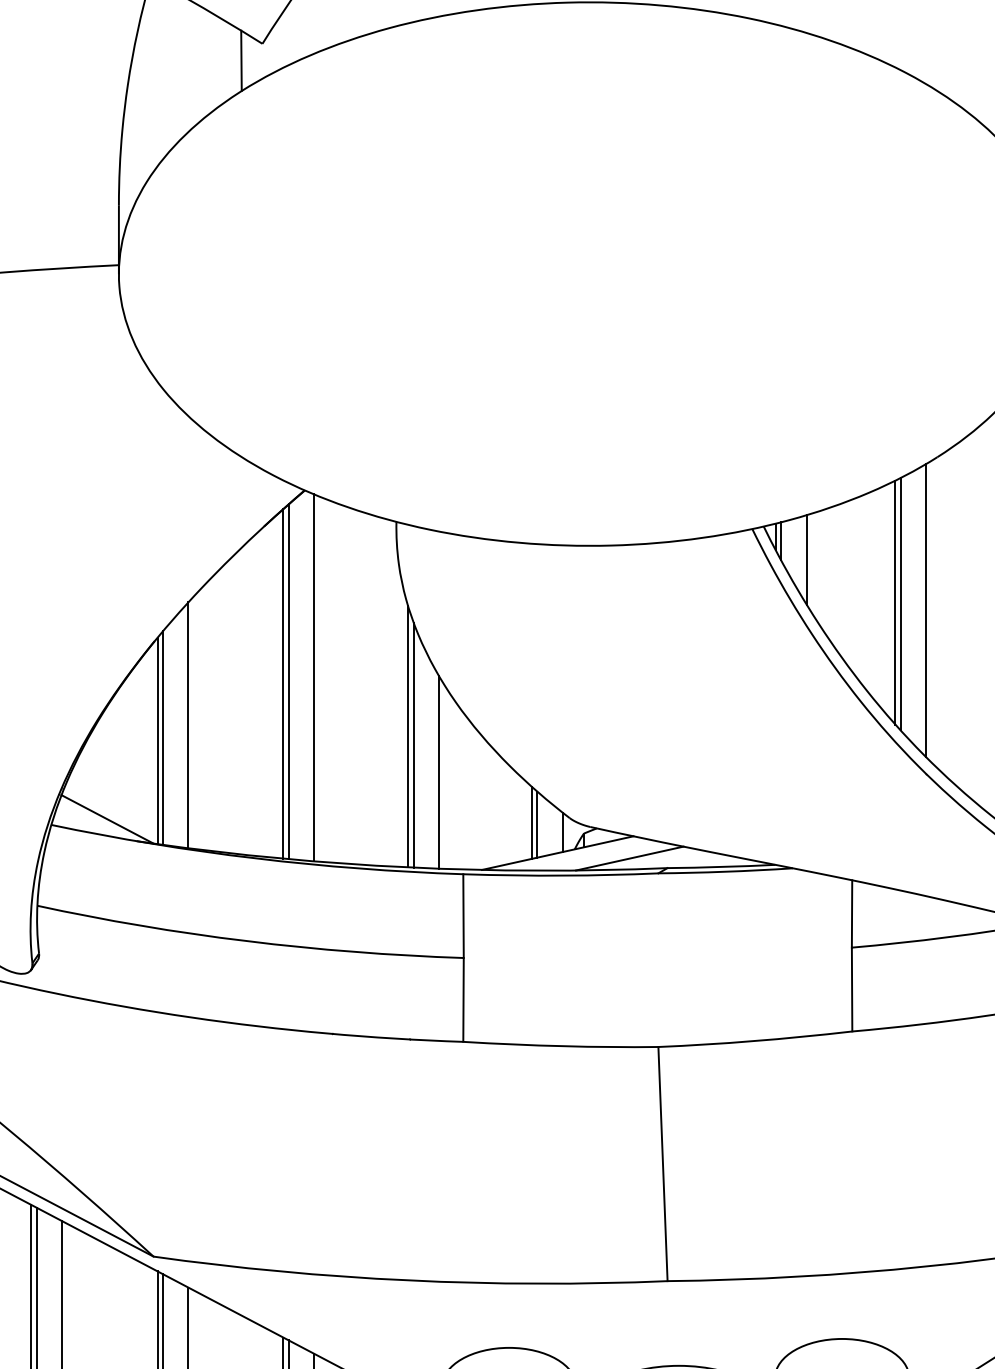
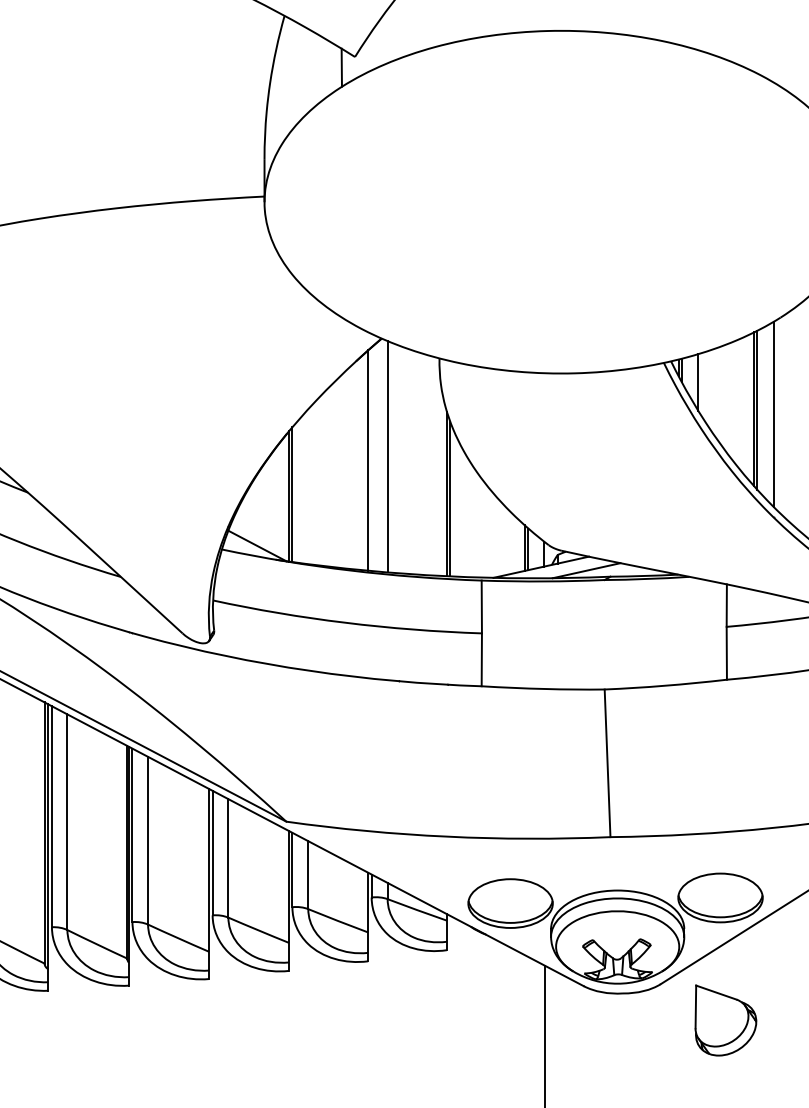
line: (288, 682) -> (371, 459), removed
line: (188, 725) -> (308, 486), removed
line: (439, 772) -> (466, 516), removed

